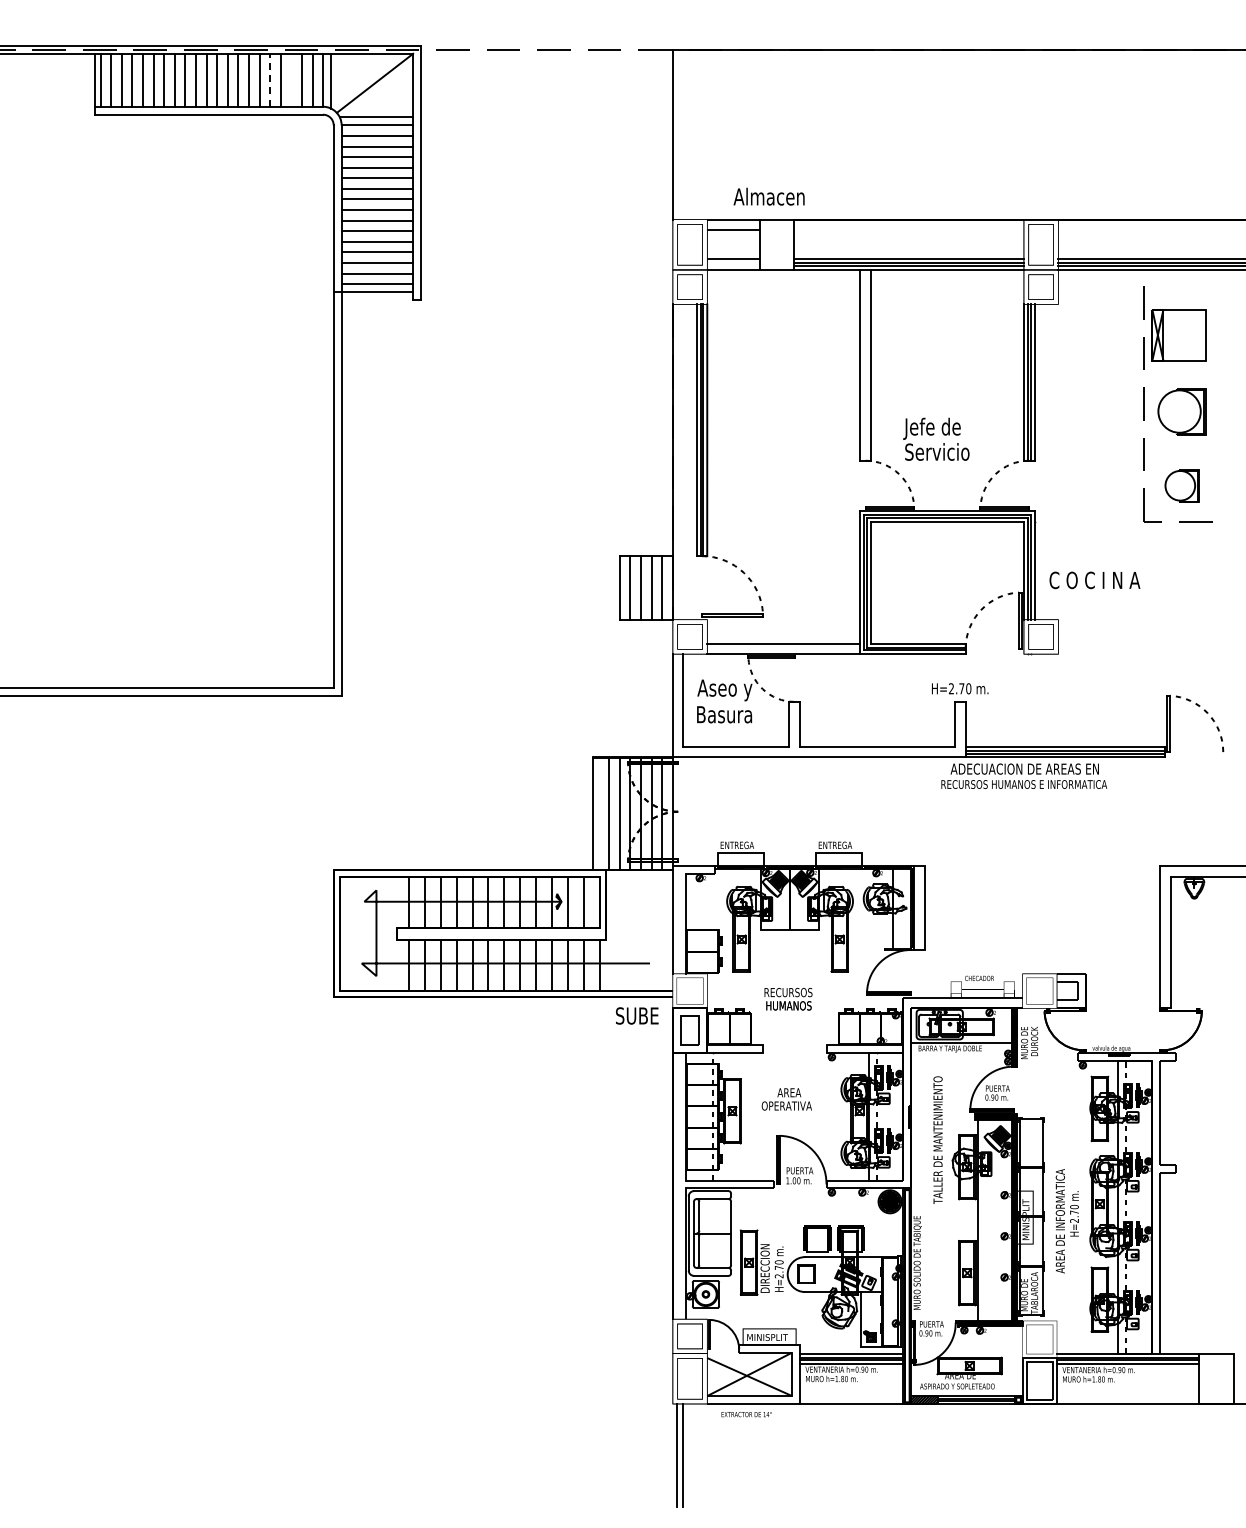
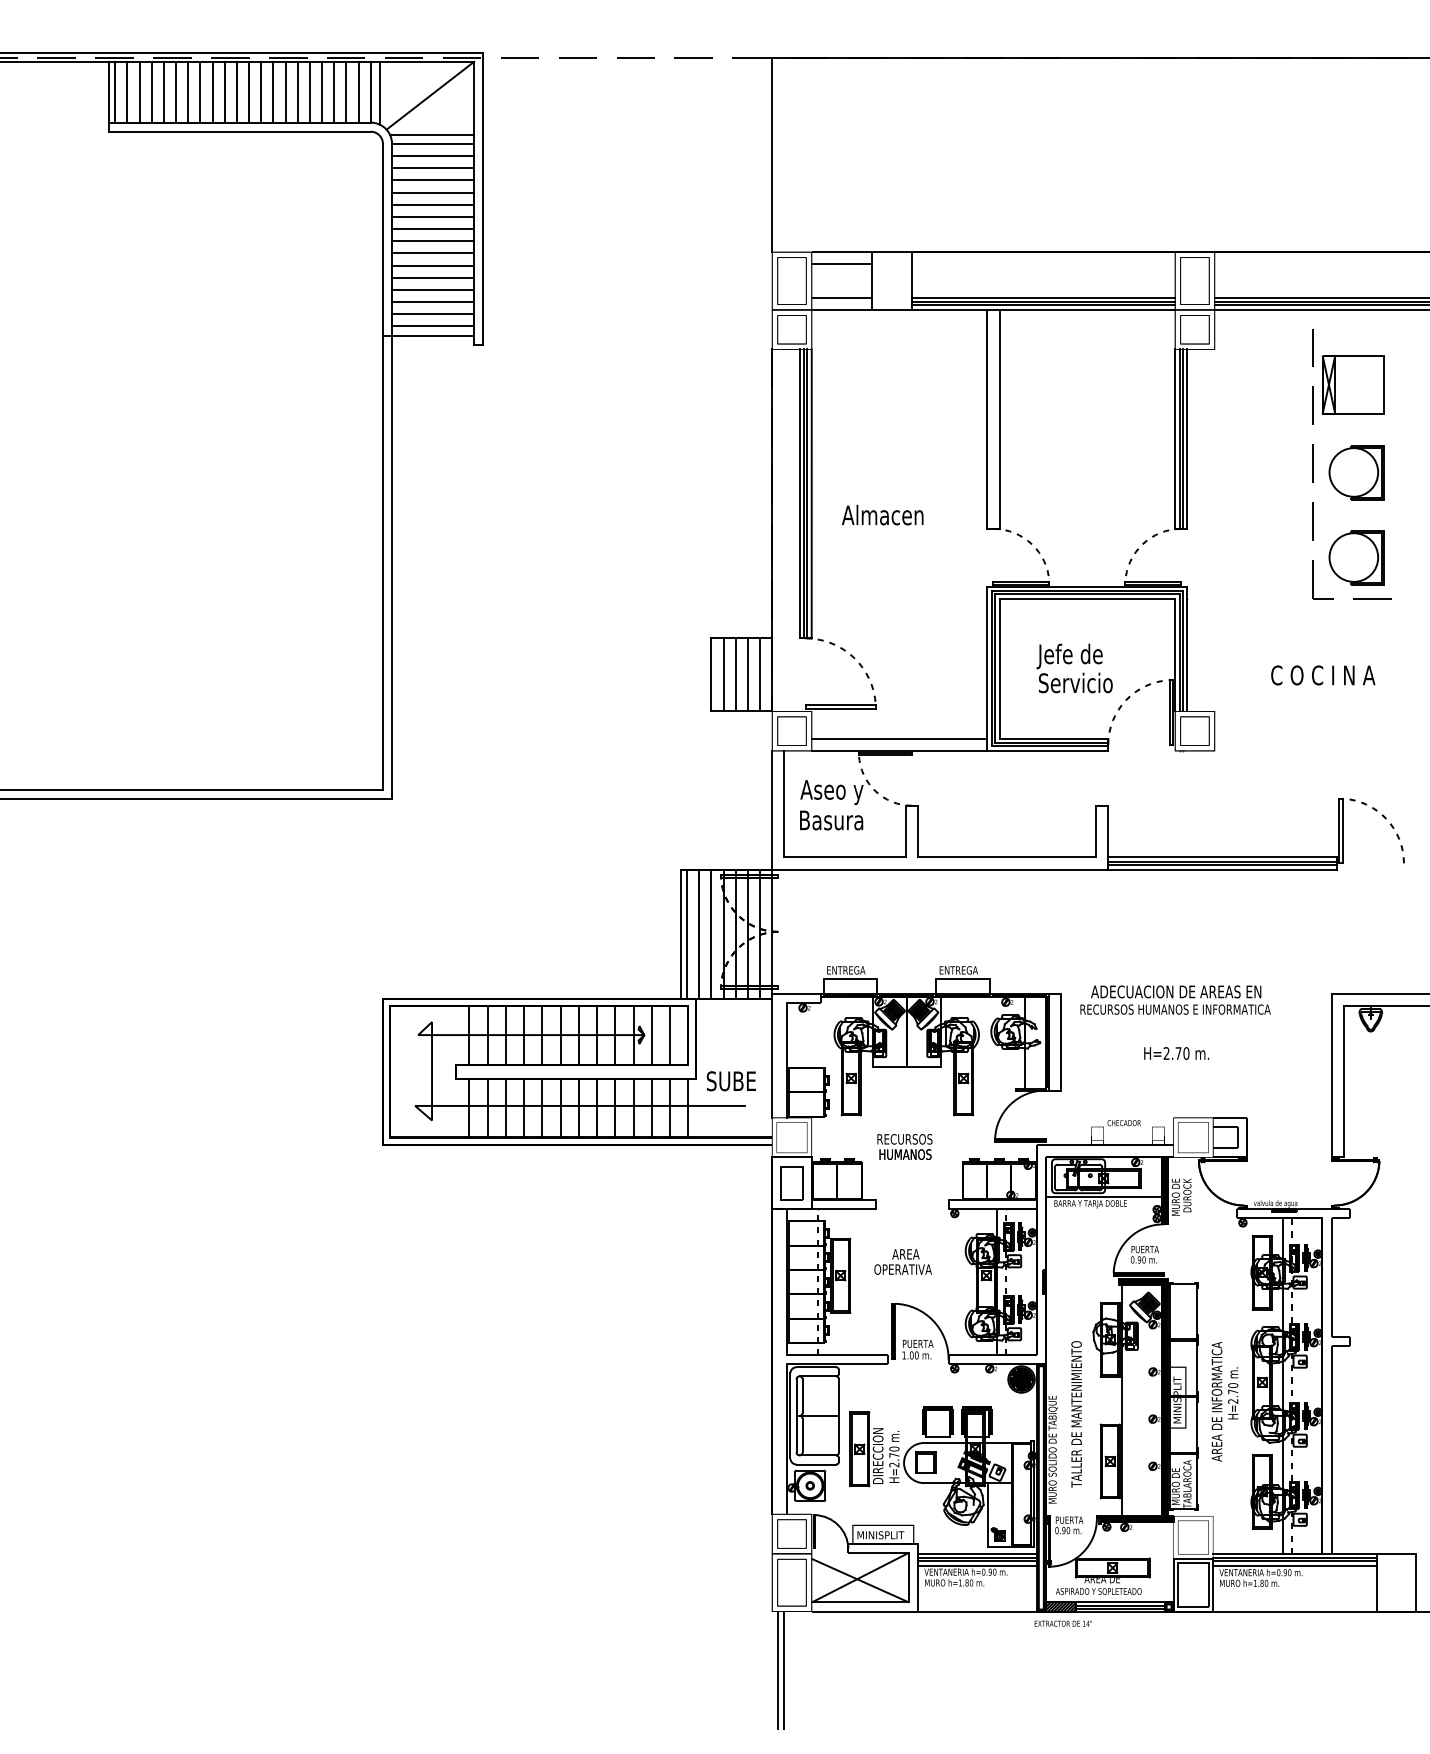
line: (270, 79) -> (310, 91), dashed -> solid
line: (291, 79) -> (334, 91), added
text: (768, 196) -> (882, 514), moved
text: (936, 438) -> (1074, 667), moved
part: (1181, 485) -> (1356, 557), size x1.43
text: (1094, 580) -> (1322, 675), moved
text: (960, 688) -> (1176, 1053), moved
text: (1024, 775) -> (1175, 999), moved
line: (598, 813) -> (686, 933), added
text: (637, 1015) -> (731, 1080), moved
text: (937, 1139) -> (1075, 1413), moved
text: (746, 1414) -> (1063, 1623), moved

